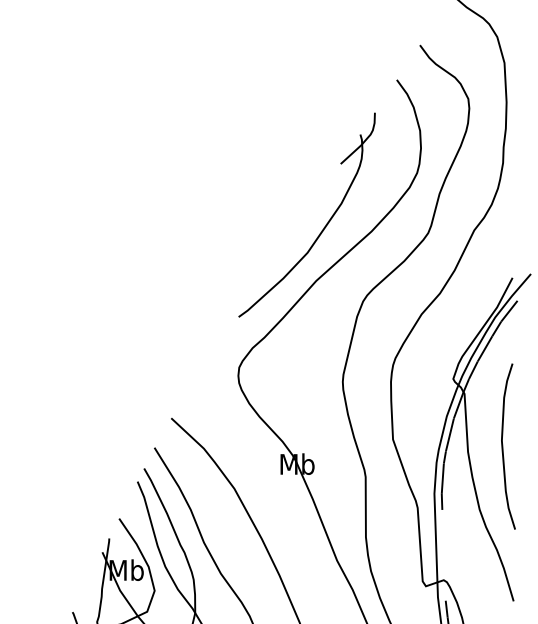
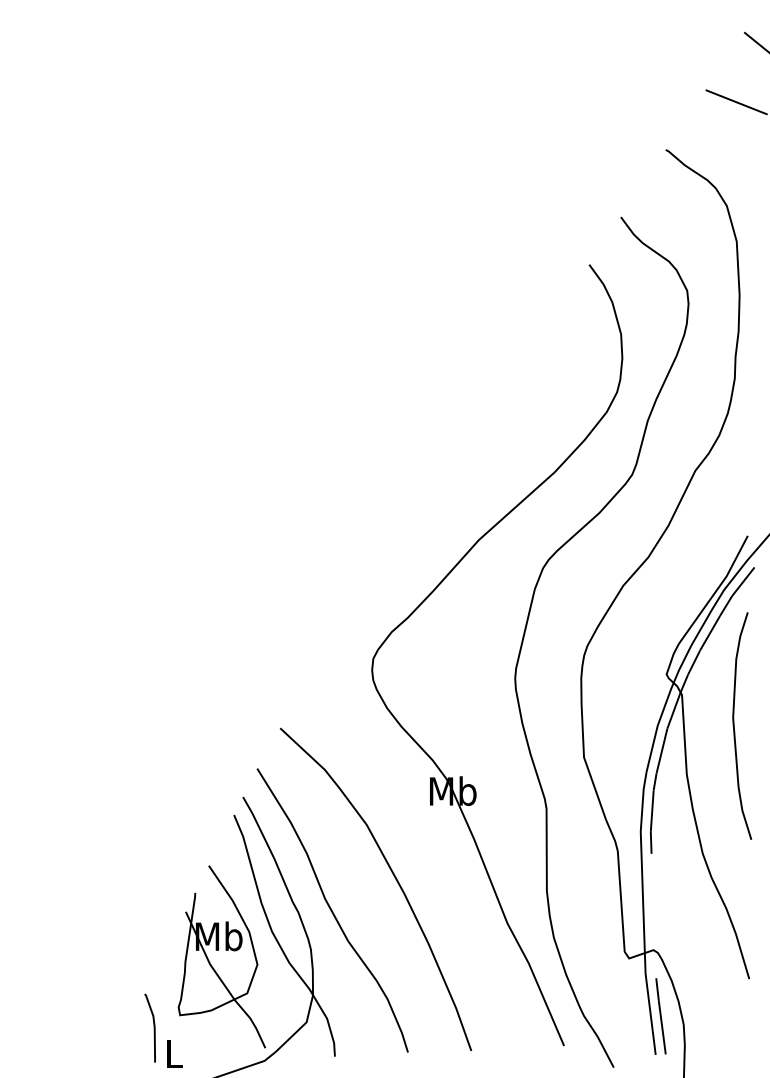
part: (324, 226) -> (490, 465), removed
curve: (502, 446) -> (734, 725), moved

